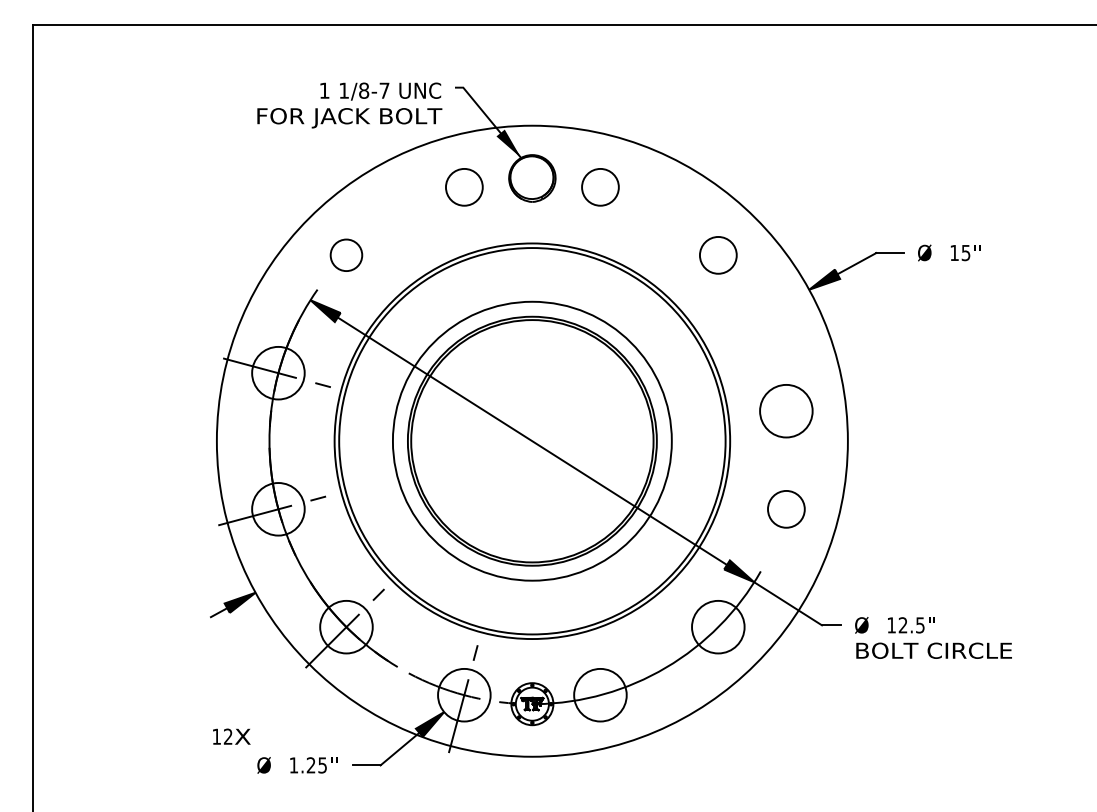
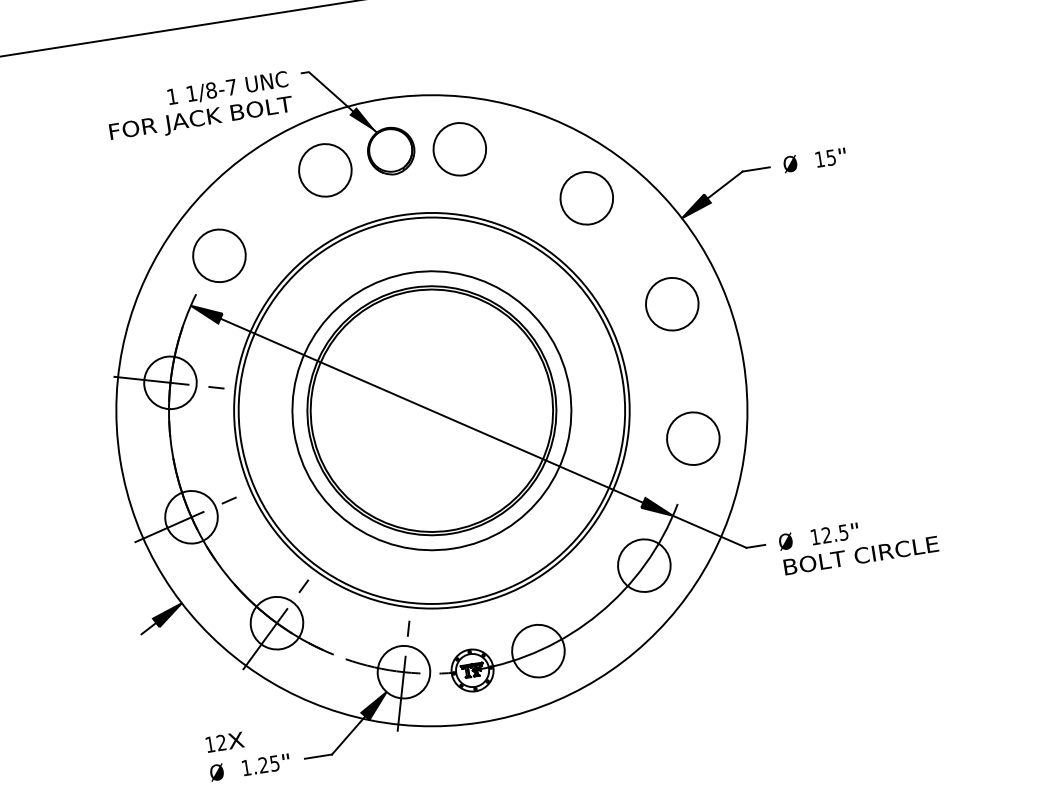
circle: (464, 187) -> (325, 170), size x1.43
circle: (600, 187) -> (459, 149), size x1.43
circle: (346, 255) -> (219, 256), size x1.67
circle: (718, 255) -> (587, 198), size x1.43
circle: (786, 411) -> (672, 304), moved
circle: (786, 509) -> (693, 438), size x1.43
text: (231, 736) -> (224, 742), moved

